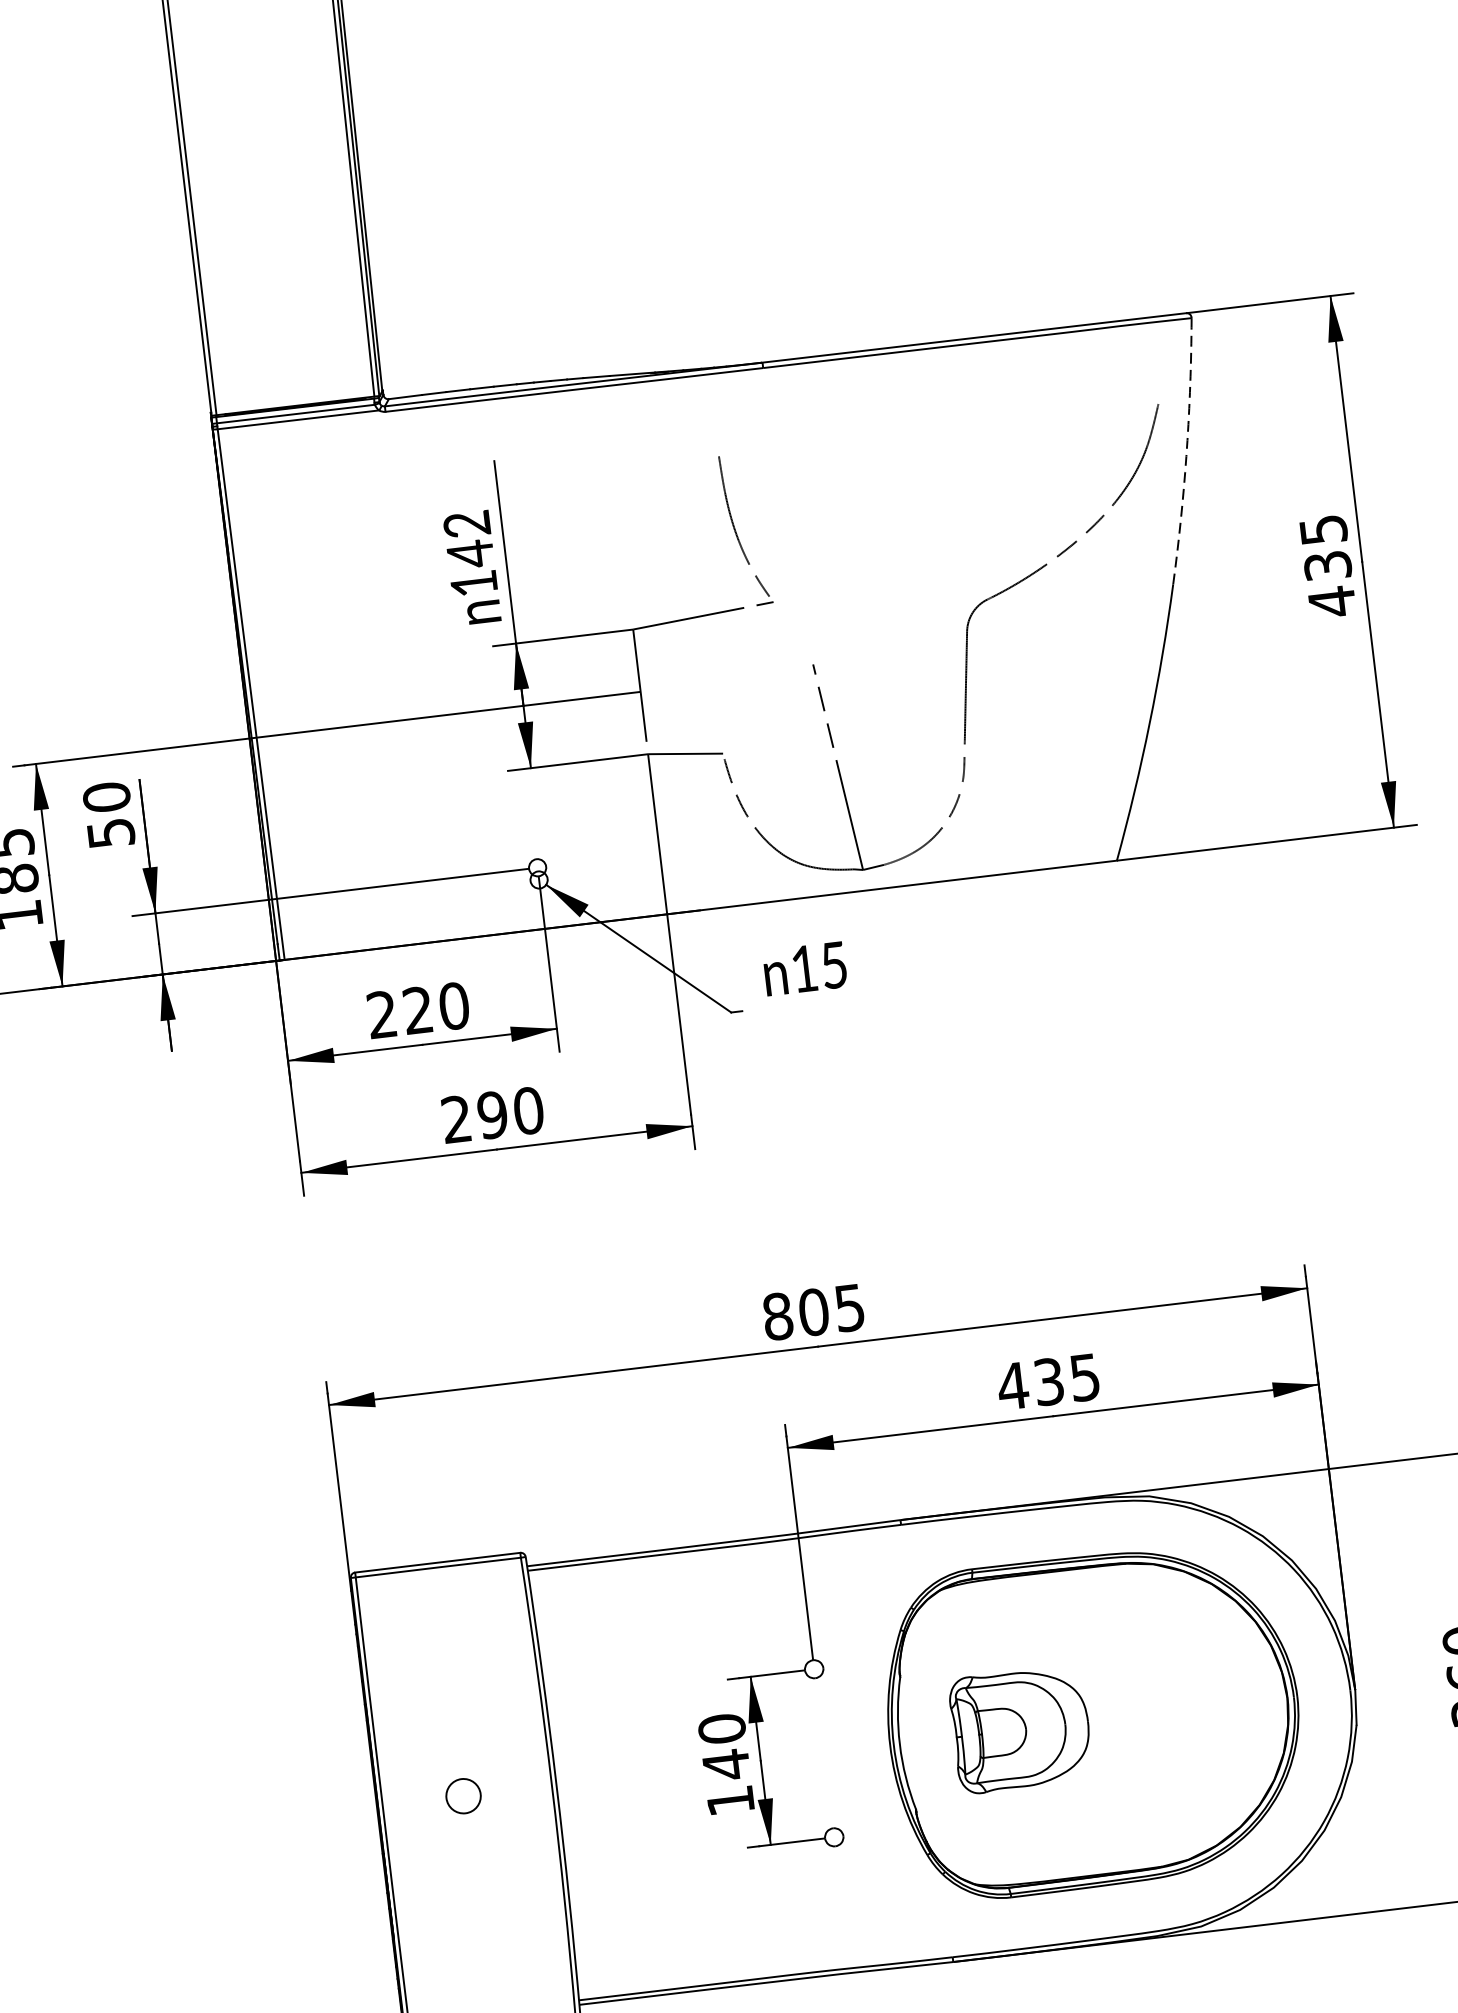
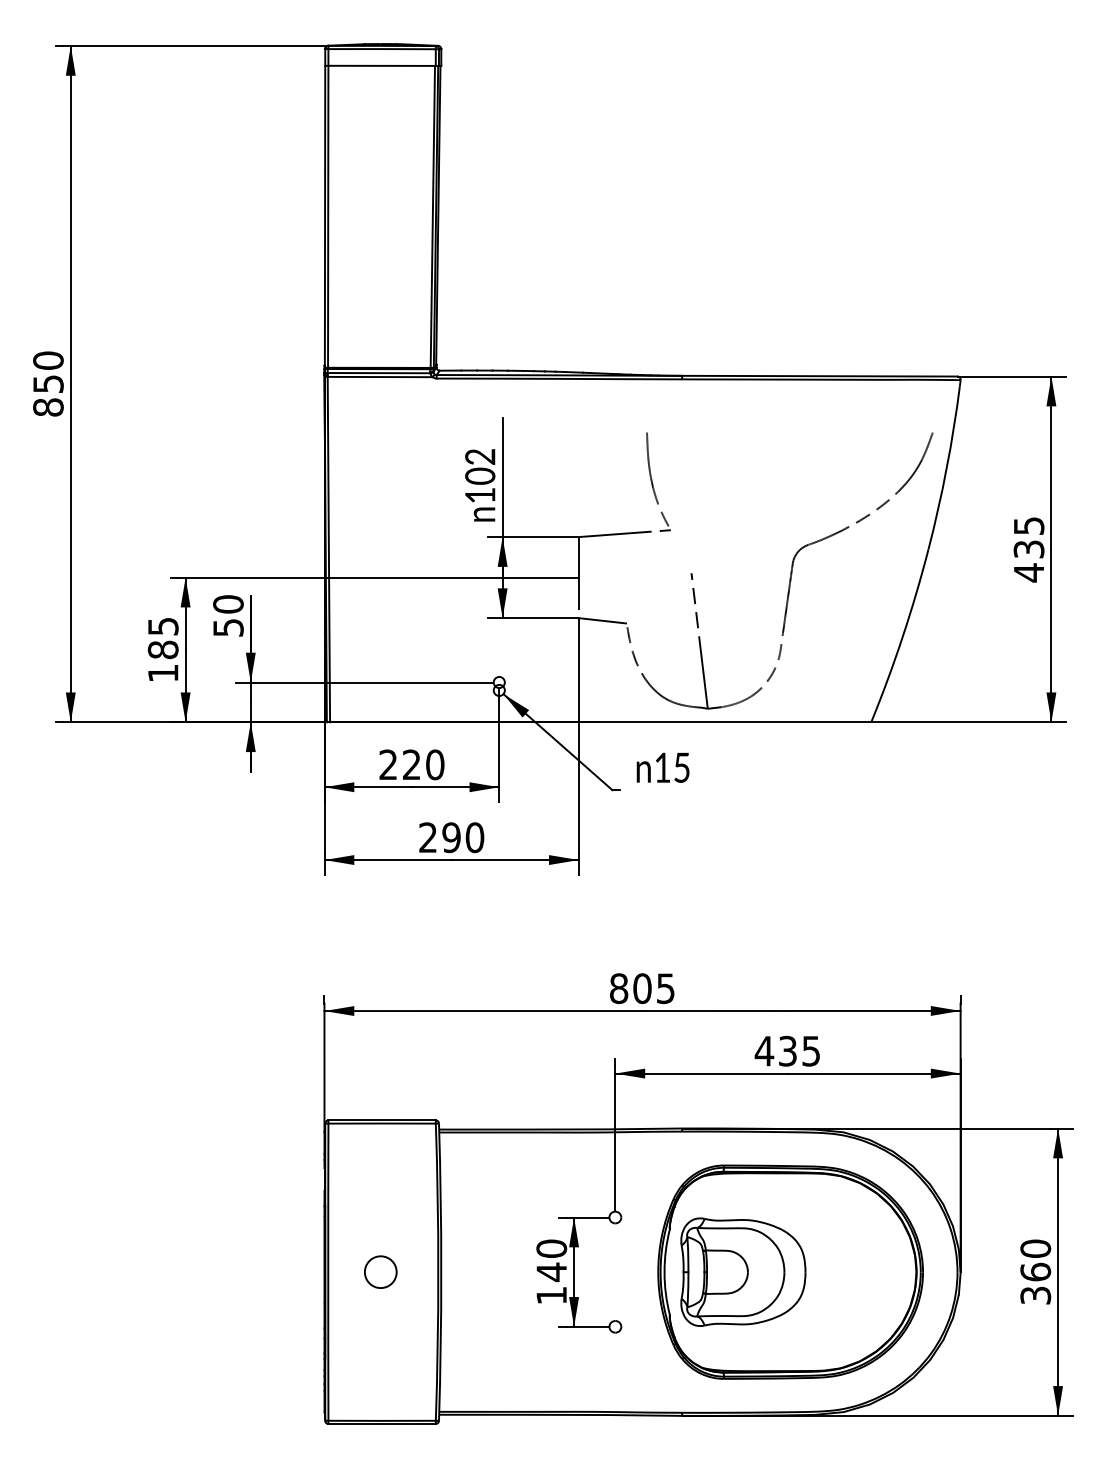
arc: (1186, 456) -> (946, 468), dashed -> solid
text: (470, 554) -> (480, 476), 142 -> 102
part: (1021, 1728) -> (743, 1271), size x1.43
circle: (462, 1795) -> (380, 1271), size x1.43

